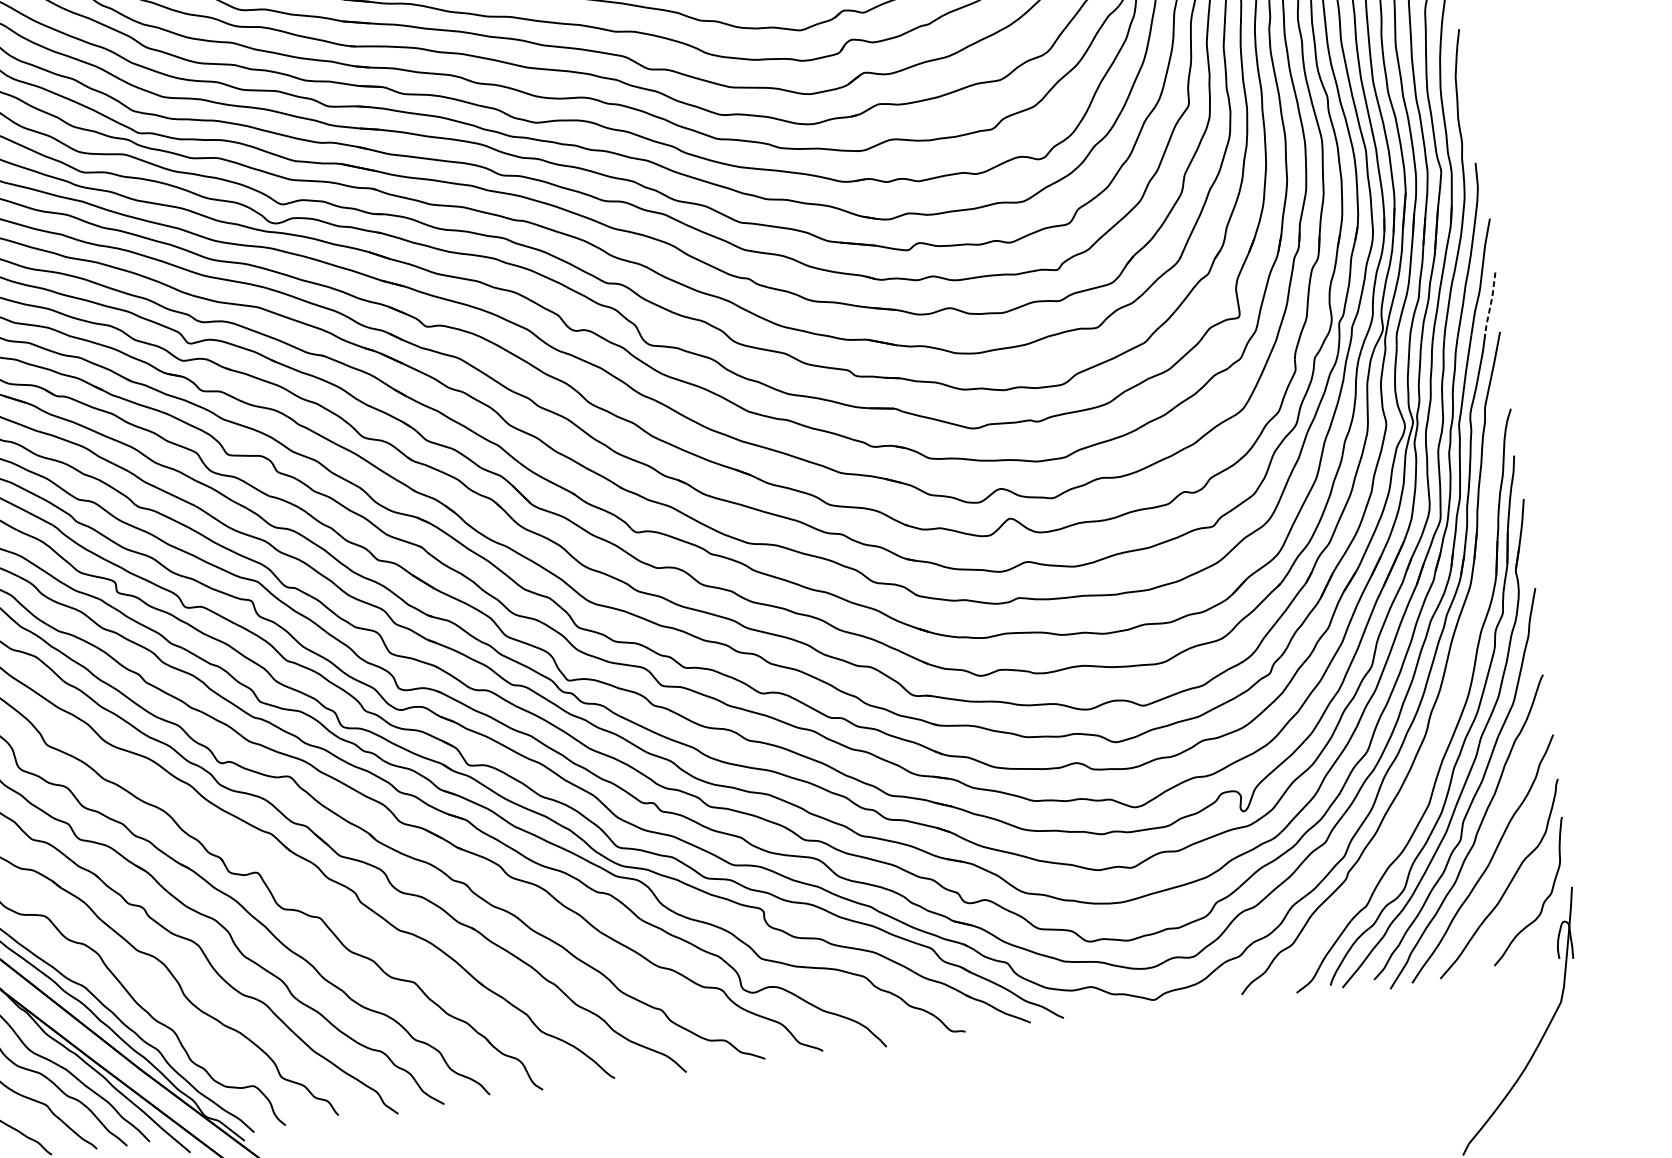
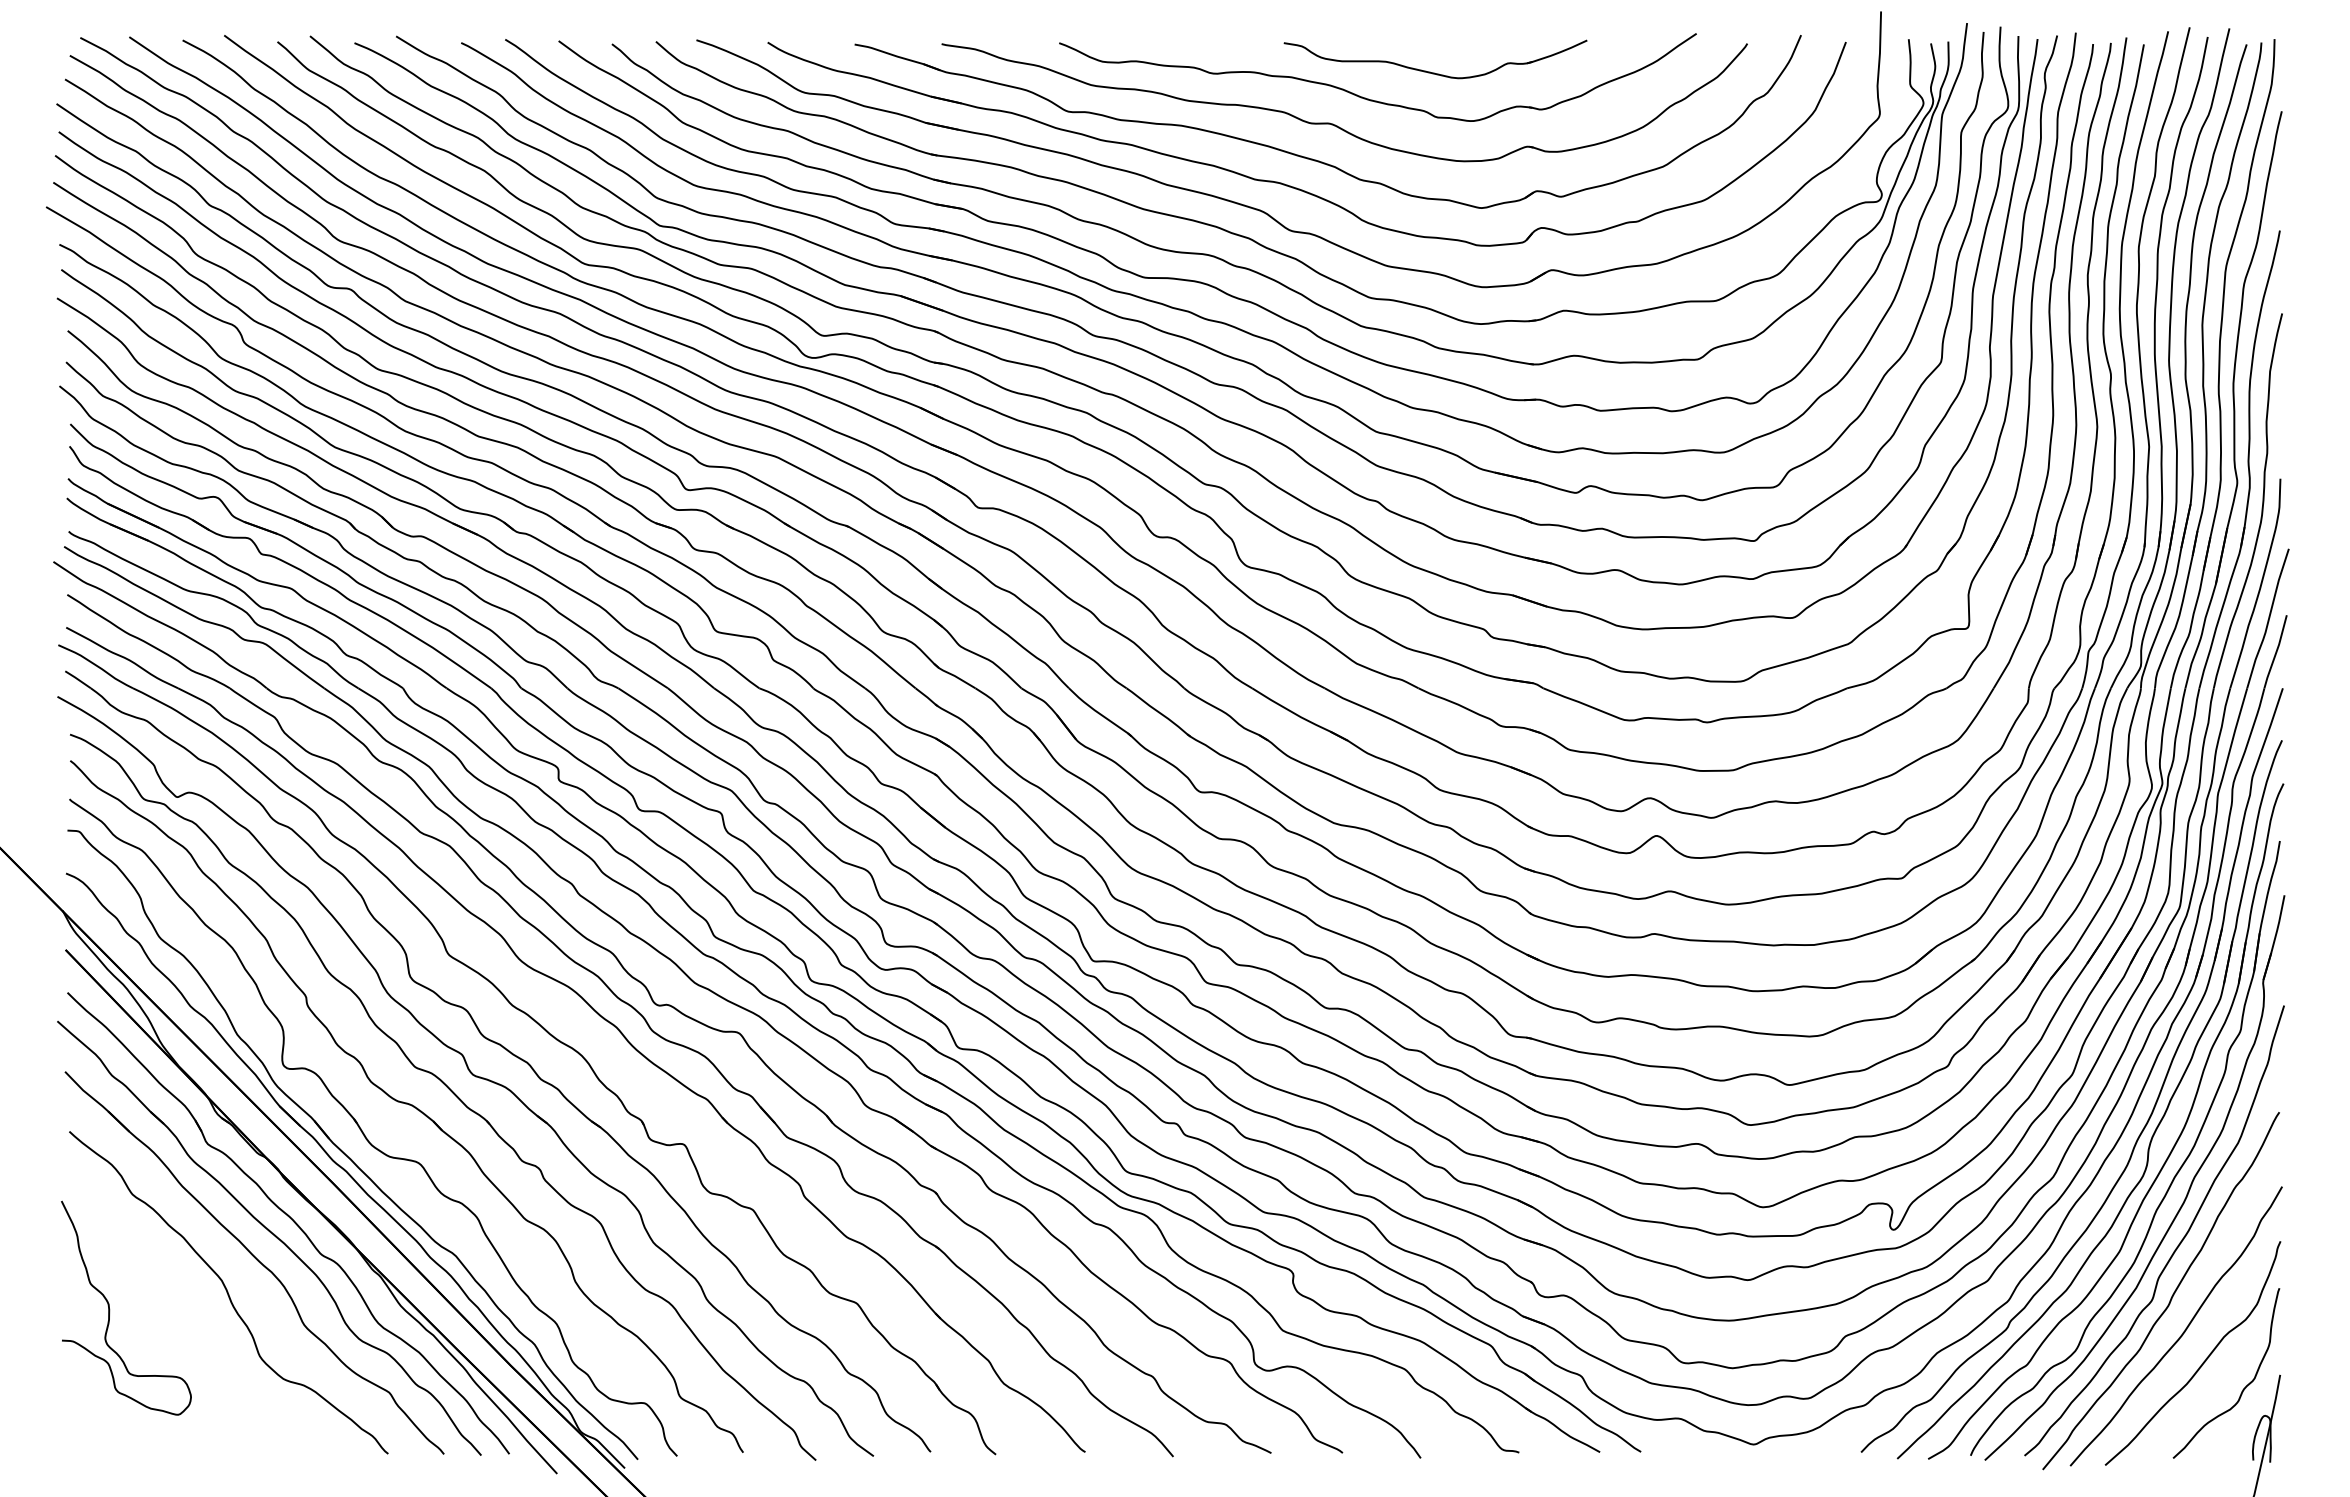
line: (1490, 302) -> (2276, 651), dashed -> solid
part: (1443, 704) -> (2153, 1132), added

